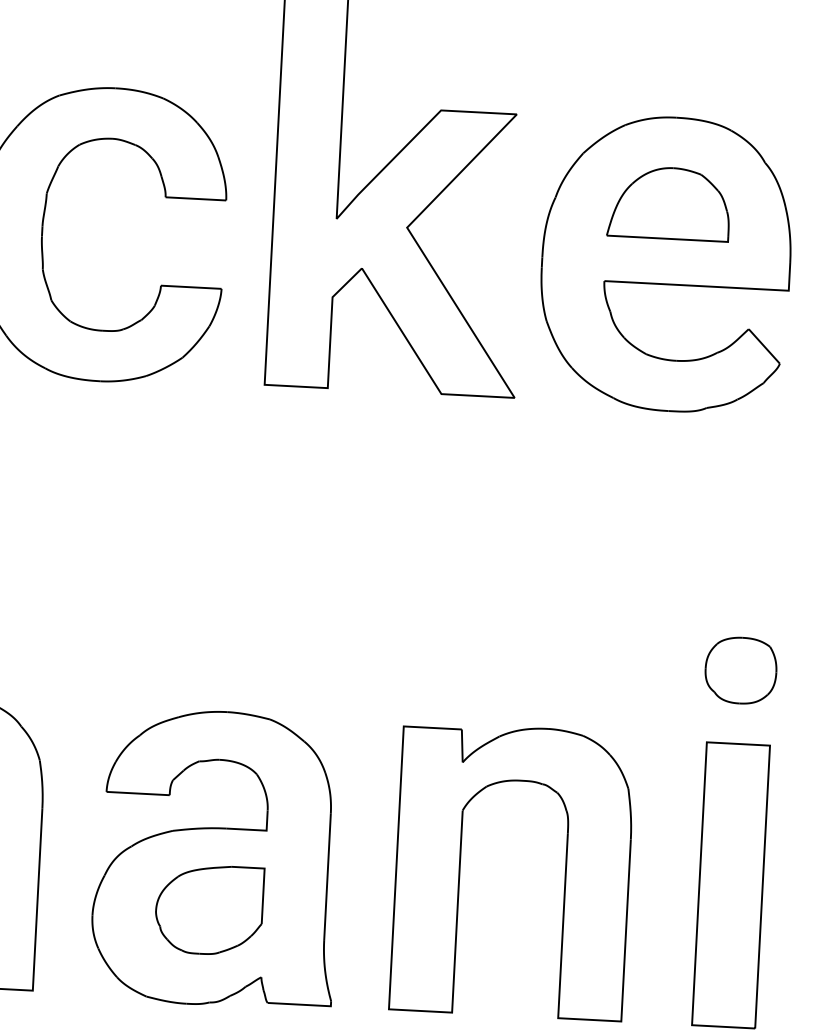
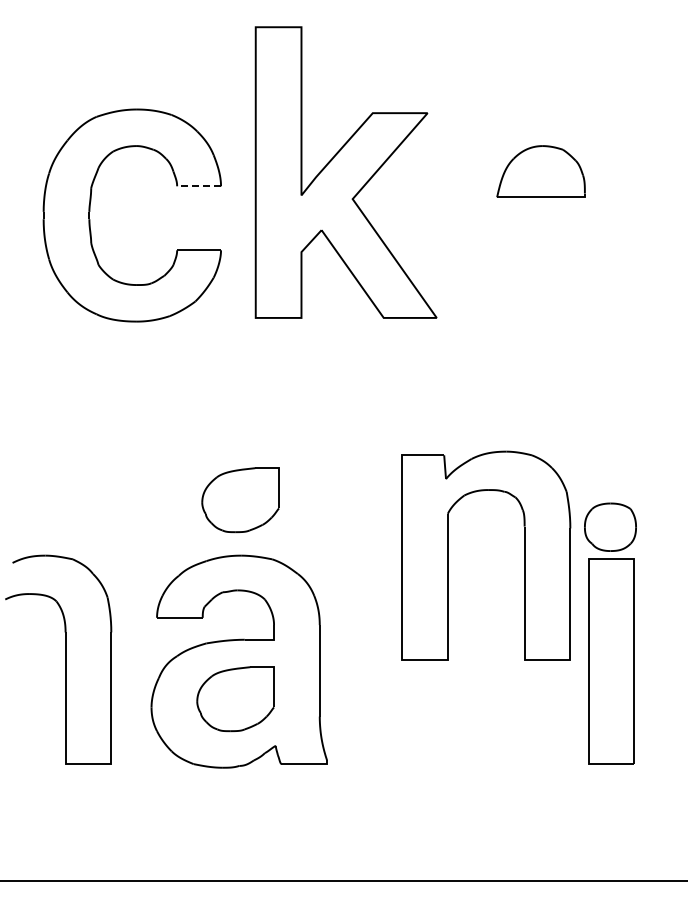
line: (196, 199) -> (199, 186), solid -> dashed
part: (665, 263) -> (540, 215), removed
part: (230, 635) -> (240, 500), added
part: (741, 669) -> (610, 526), moved
part: (460, 868) -> (448, 555), moved

